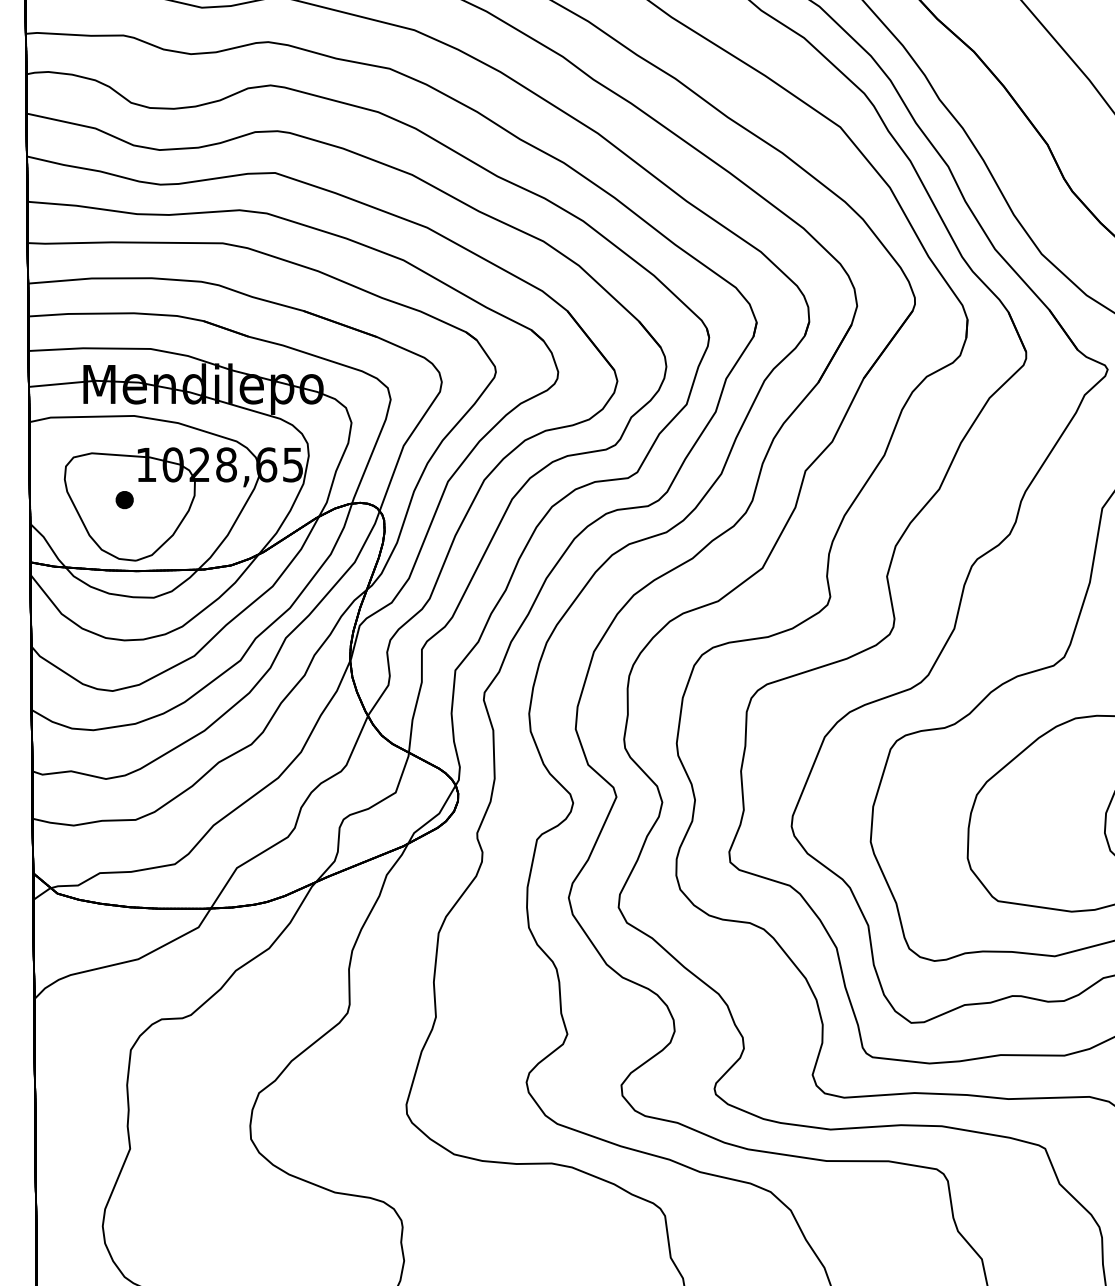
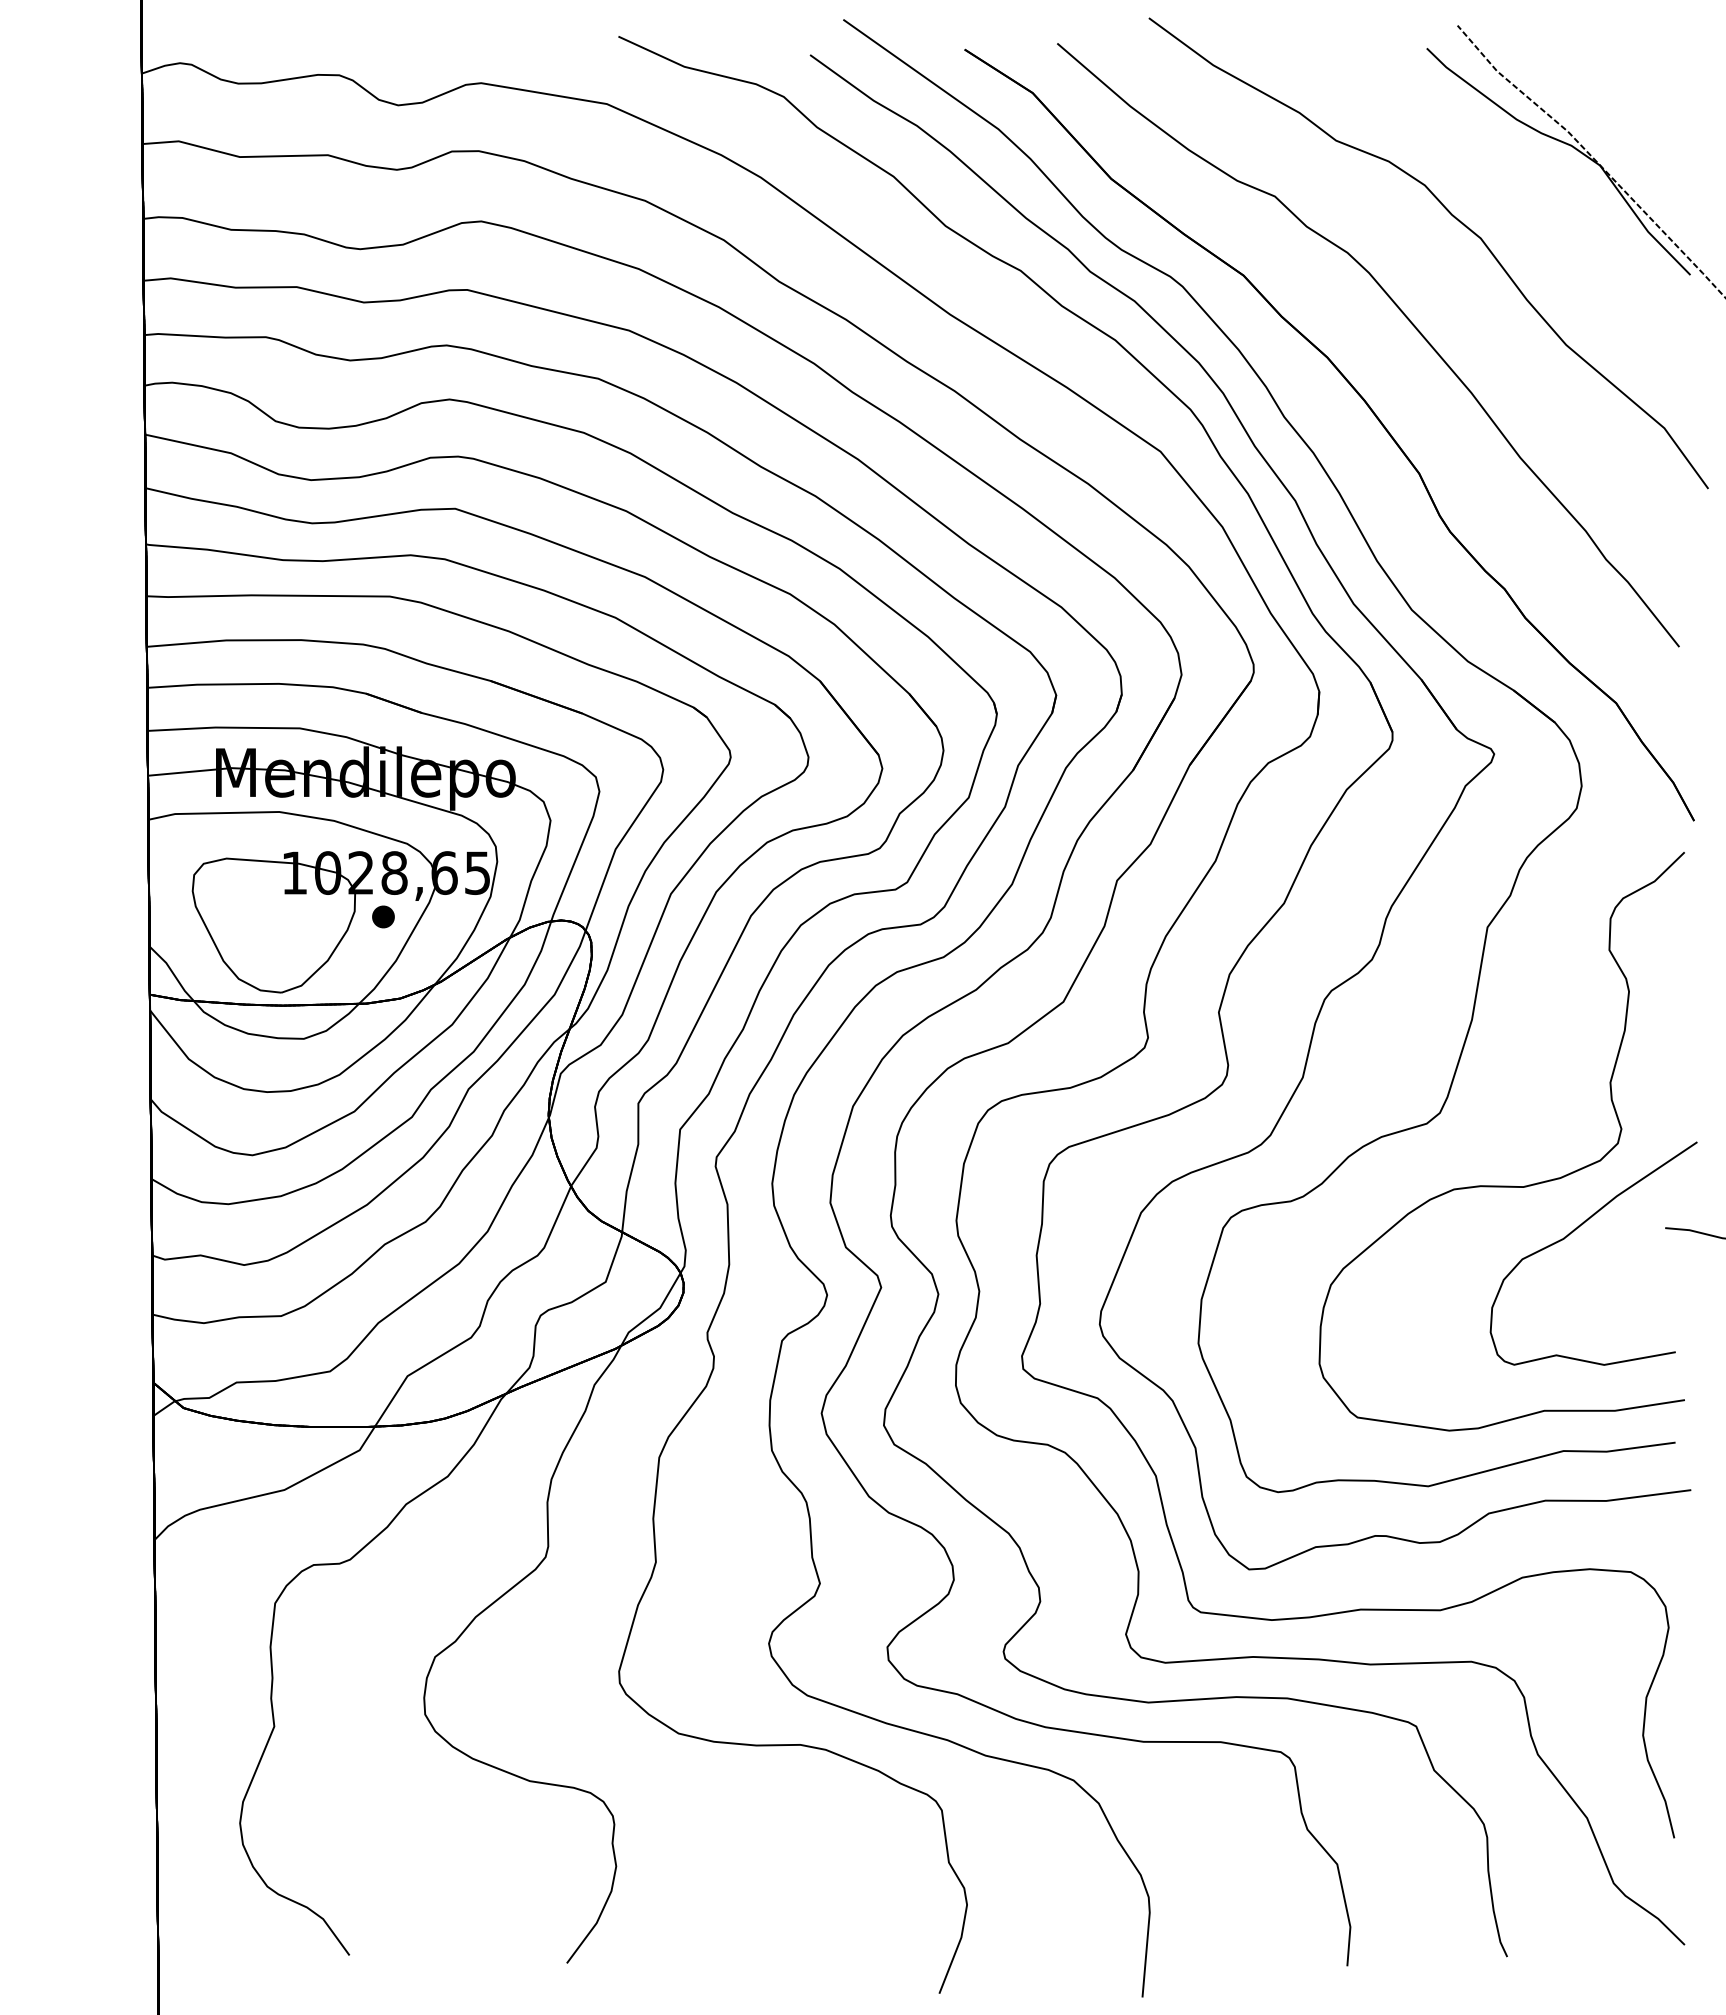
part: (124, 499) -> (383, 916), moved

